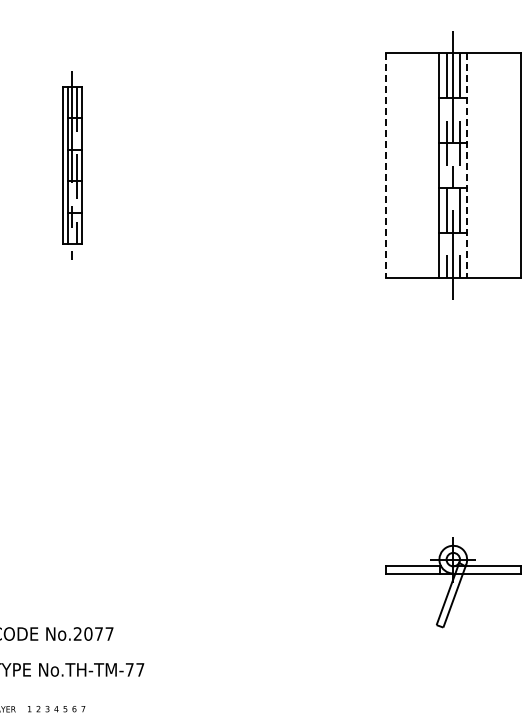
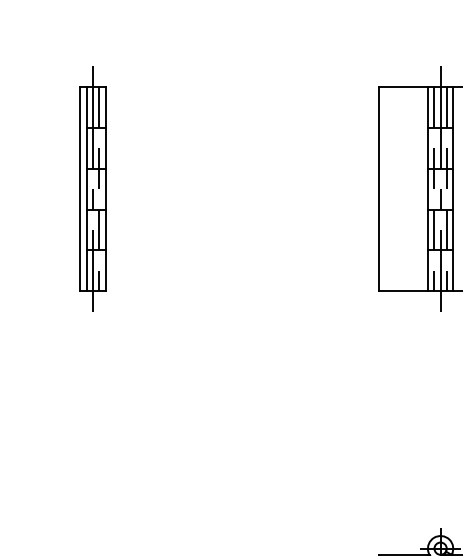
part: (71, 165) -> (92, 189), size x1.43
line: (386, 166) -> (379, 190), dashed -> solid
line: (467, 166) -> (453, 190), dashed -> solid

